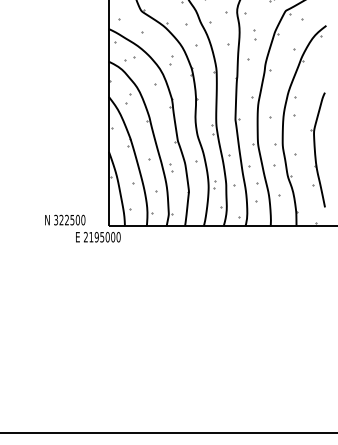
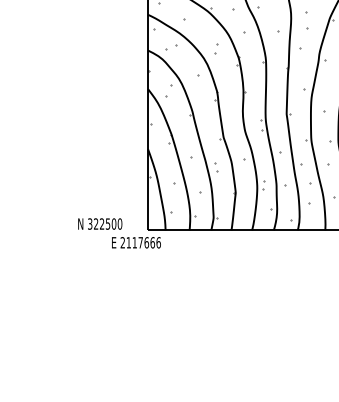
part: (254, 34) -> (307, 20), size x1.6
text: (107, 237) -> (146, 243), 2195000 -> 2117666

